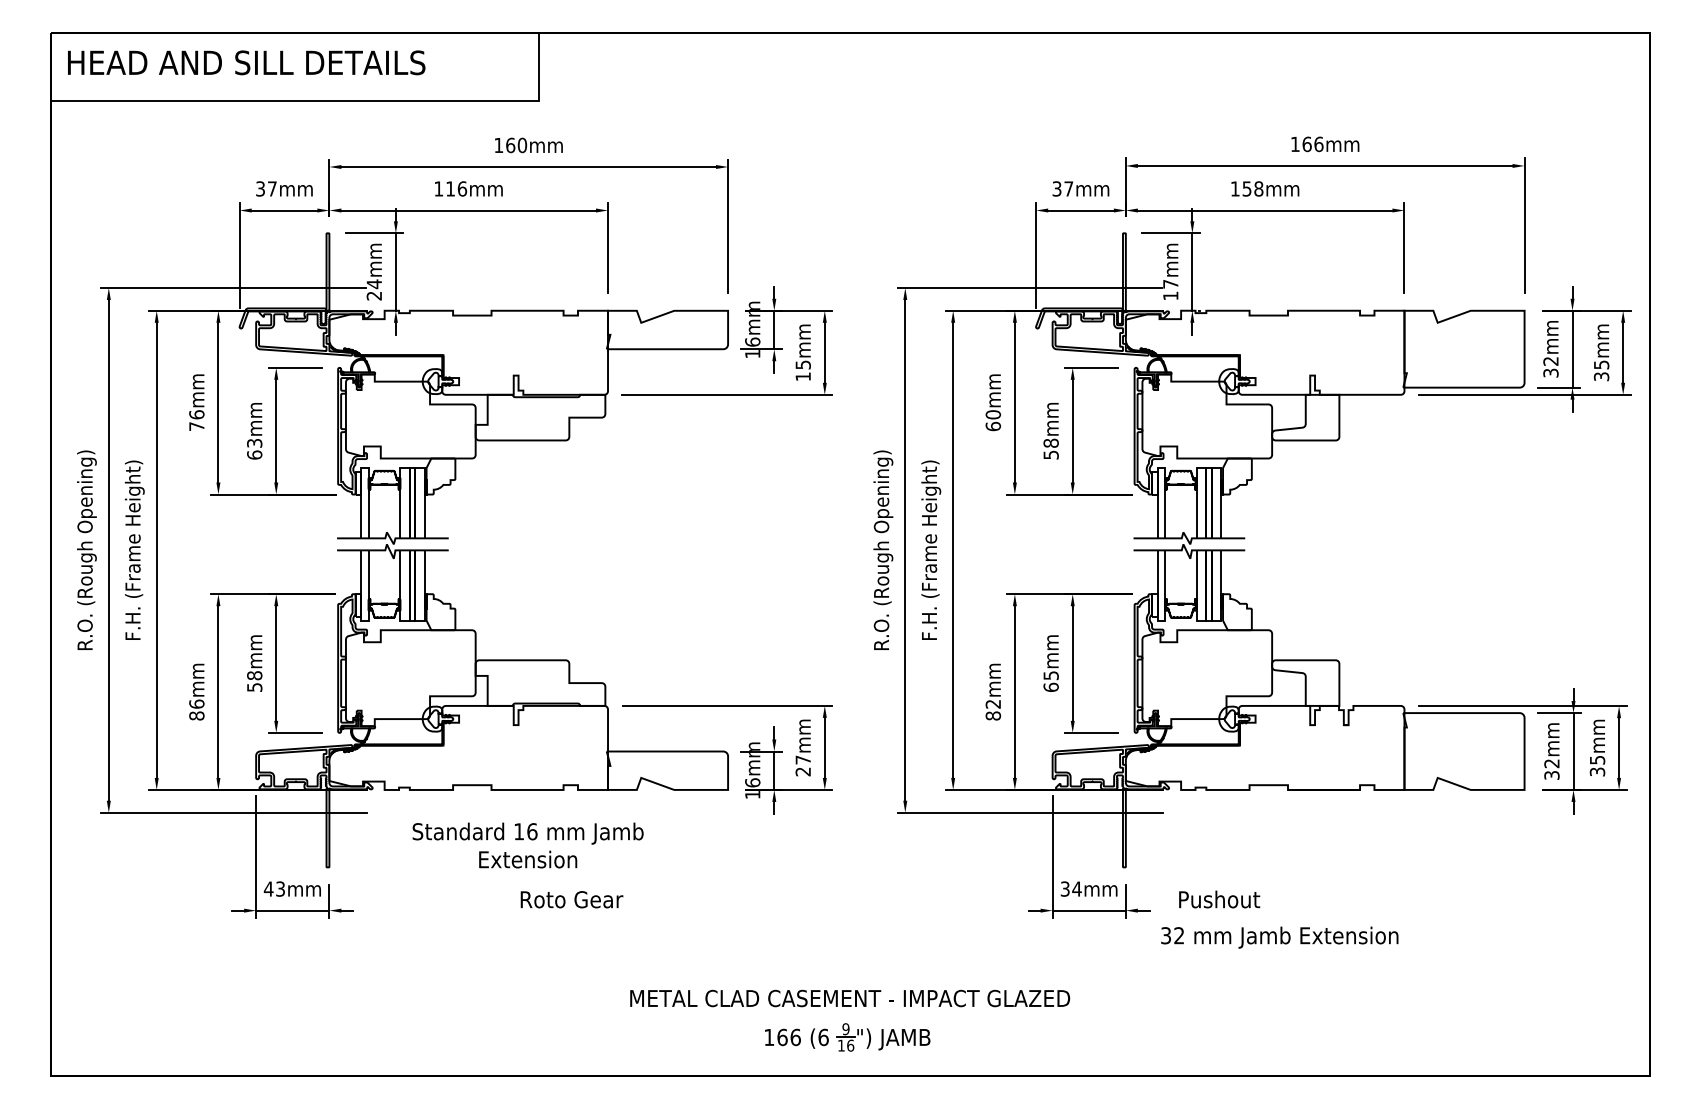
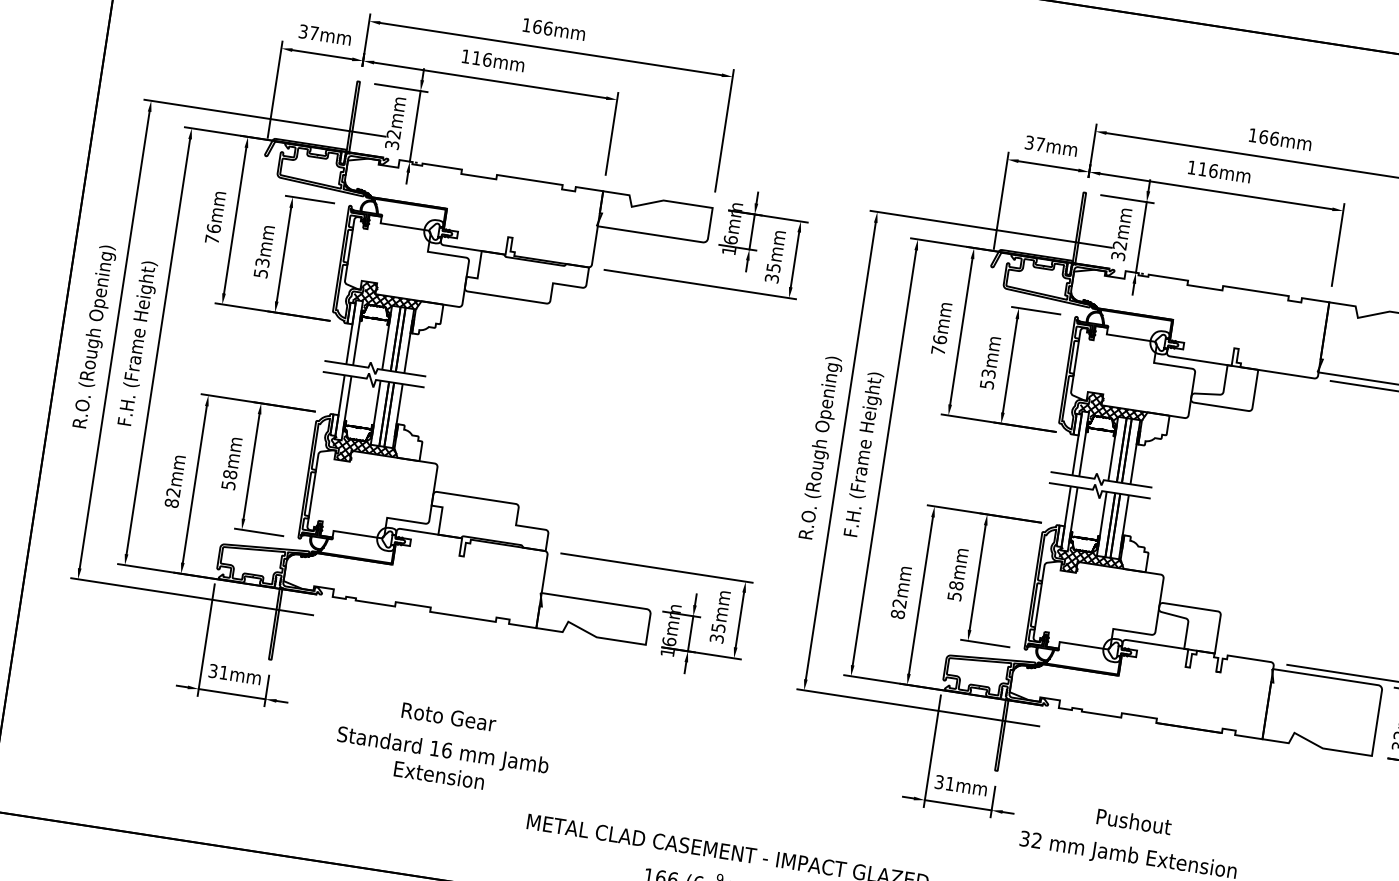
text: (522, 144) -> (548, 27), 160mm -> 166mm
text: (1252, 188) -> (1207, 169), 158mm -> 116mm
text: (374, 289) -> (393, 139), 24mm -> 32mm
text: (1170, 290) -> (1118, 251), 17mm -> 32mm
text: (802, 376) -> (771, 278), 15mm -> 35mm
text: (993, 420) -> (939, 345), 60mm -> 76mm
text: (1050, 442) -> (988, 373), 58mm -> 53mm
text: (254, 454) -> (260, 272), 63mm -> 53mm
hatch: (394, 462) -> (387, 299), added
hatch: (1190, 462) -> (1113, 410), added
hatch: (393, 625) -> (363, 448), added
hatch: (1189, 625) -> (1089, 559), added
text: (1050, 681) -> (954, 590), 65mm -> 58mm
text: (196, 703) -> (173, 491), 86mm -> 82mm
text: (802, 765) -> (717, 632), 27mm -> 35mm
text: (527, 845) -> (440, 762), moved
text: (273, 888) -> (217, 671), 43mm -> 31mm
text: (1076, 888) -> (949, 783), 34mm -> 31mm
text: (571, 899) -> (448, 716), moved
text: (1219, 899) -> (1134, 821), moved

